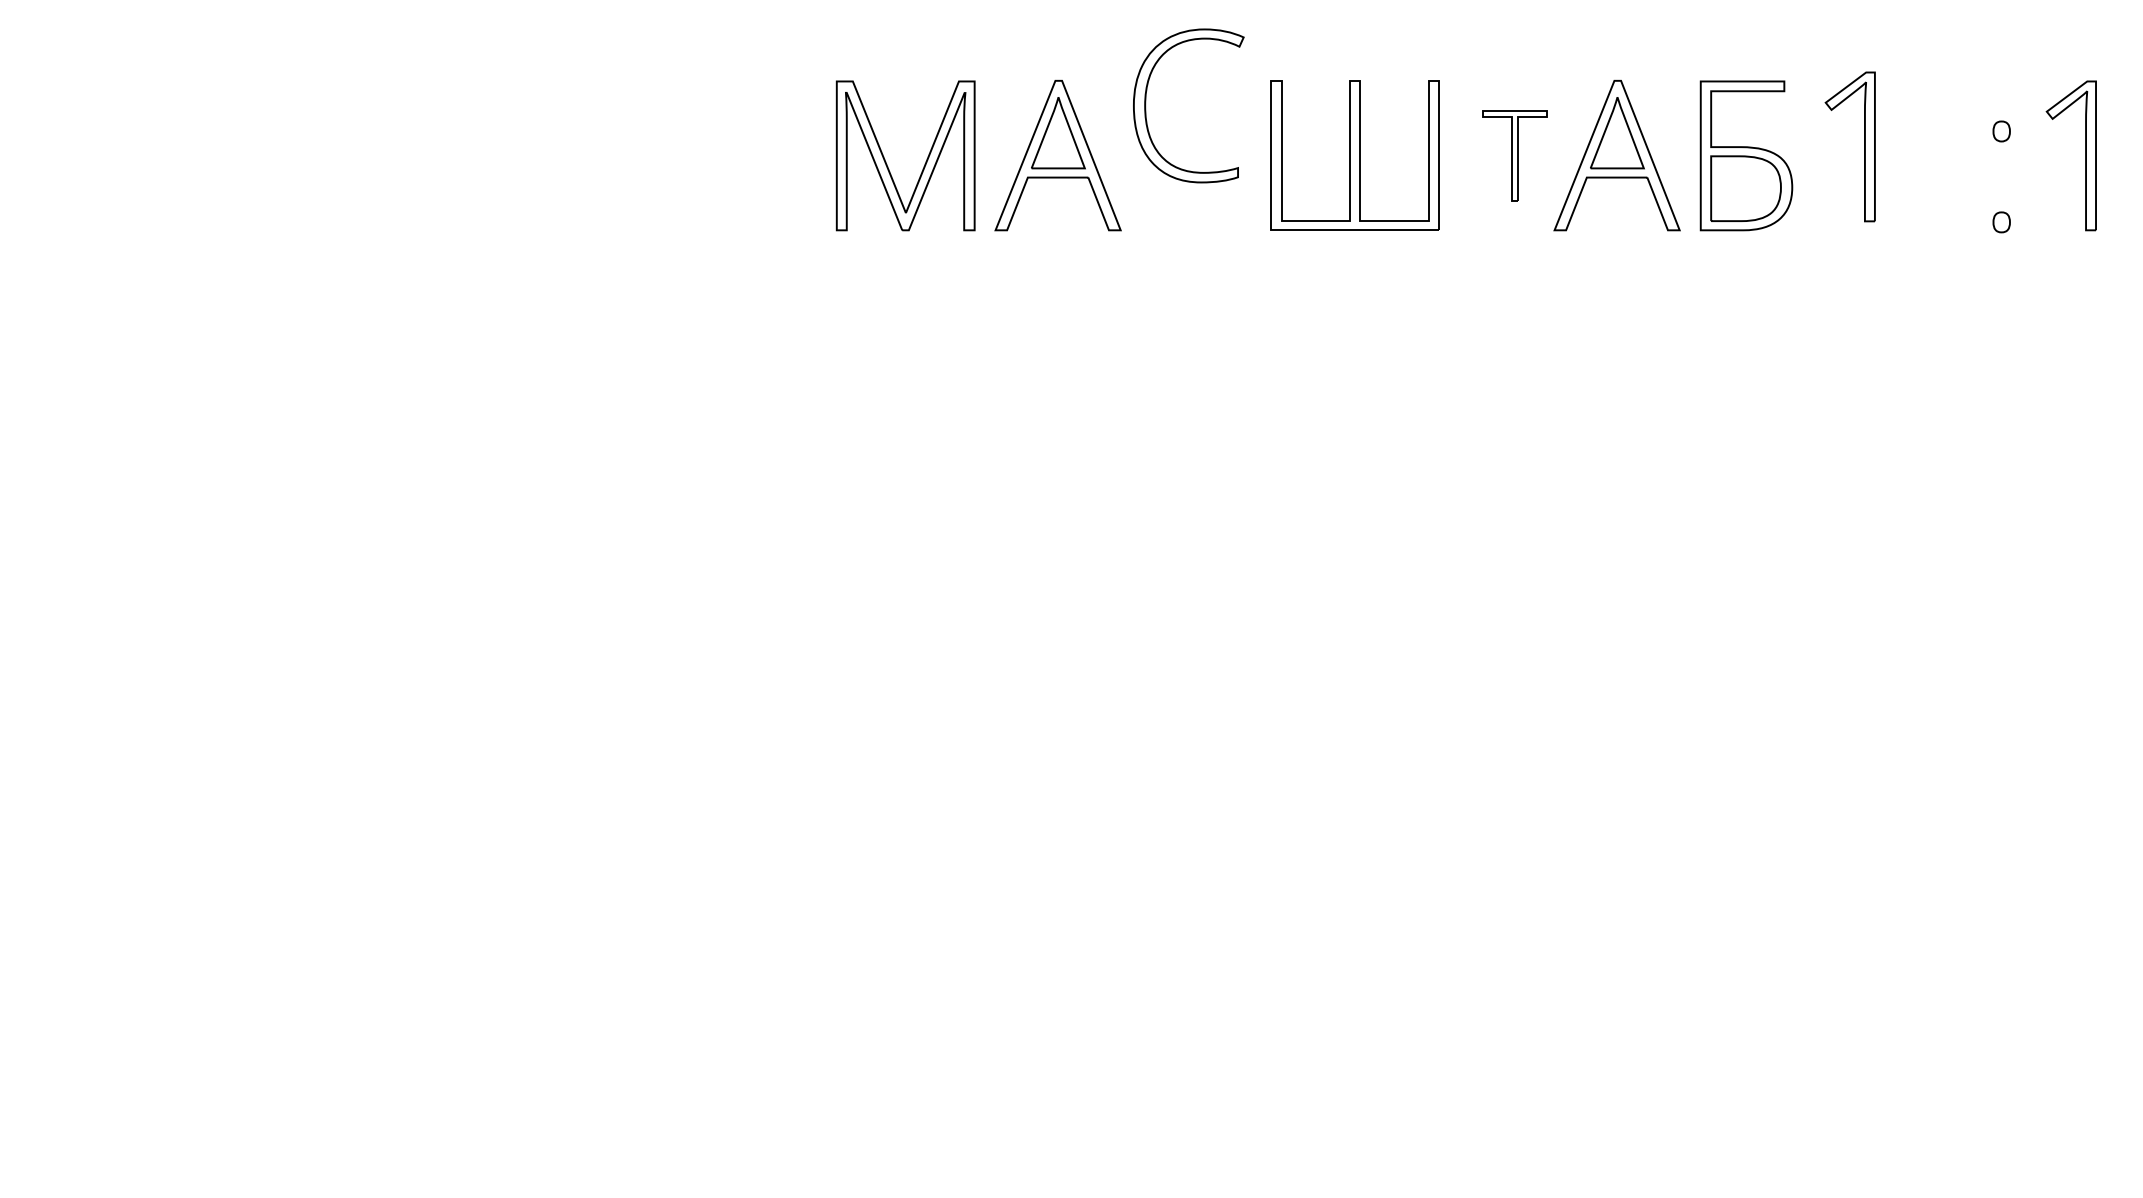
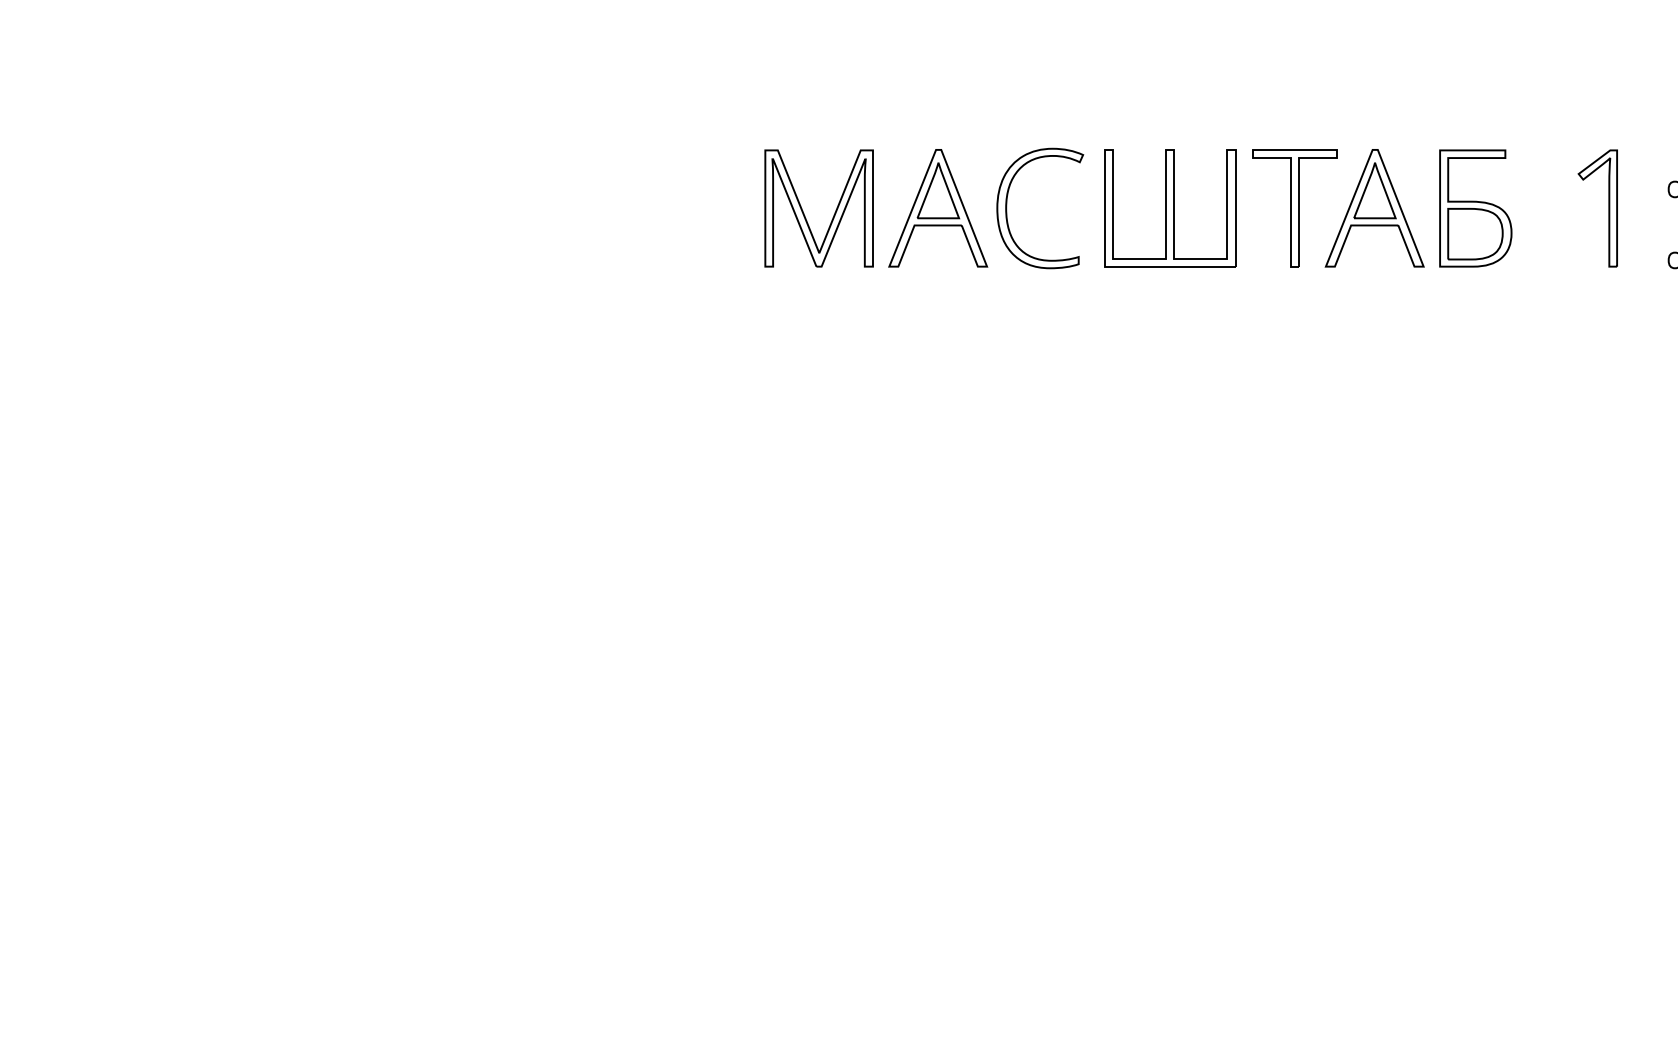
part: (1146, 105) -> (1007, 208), moved
part: (1863, 146) -> (1608, 208), moved
part: (1514, 155) -> (1294, 208), size x1.67

